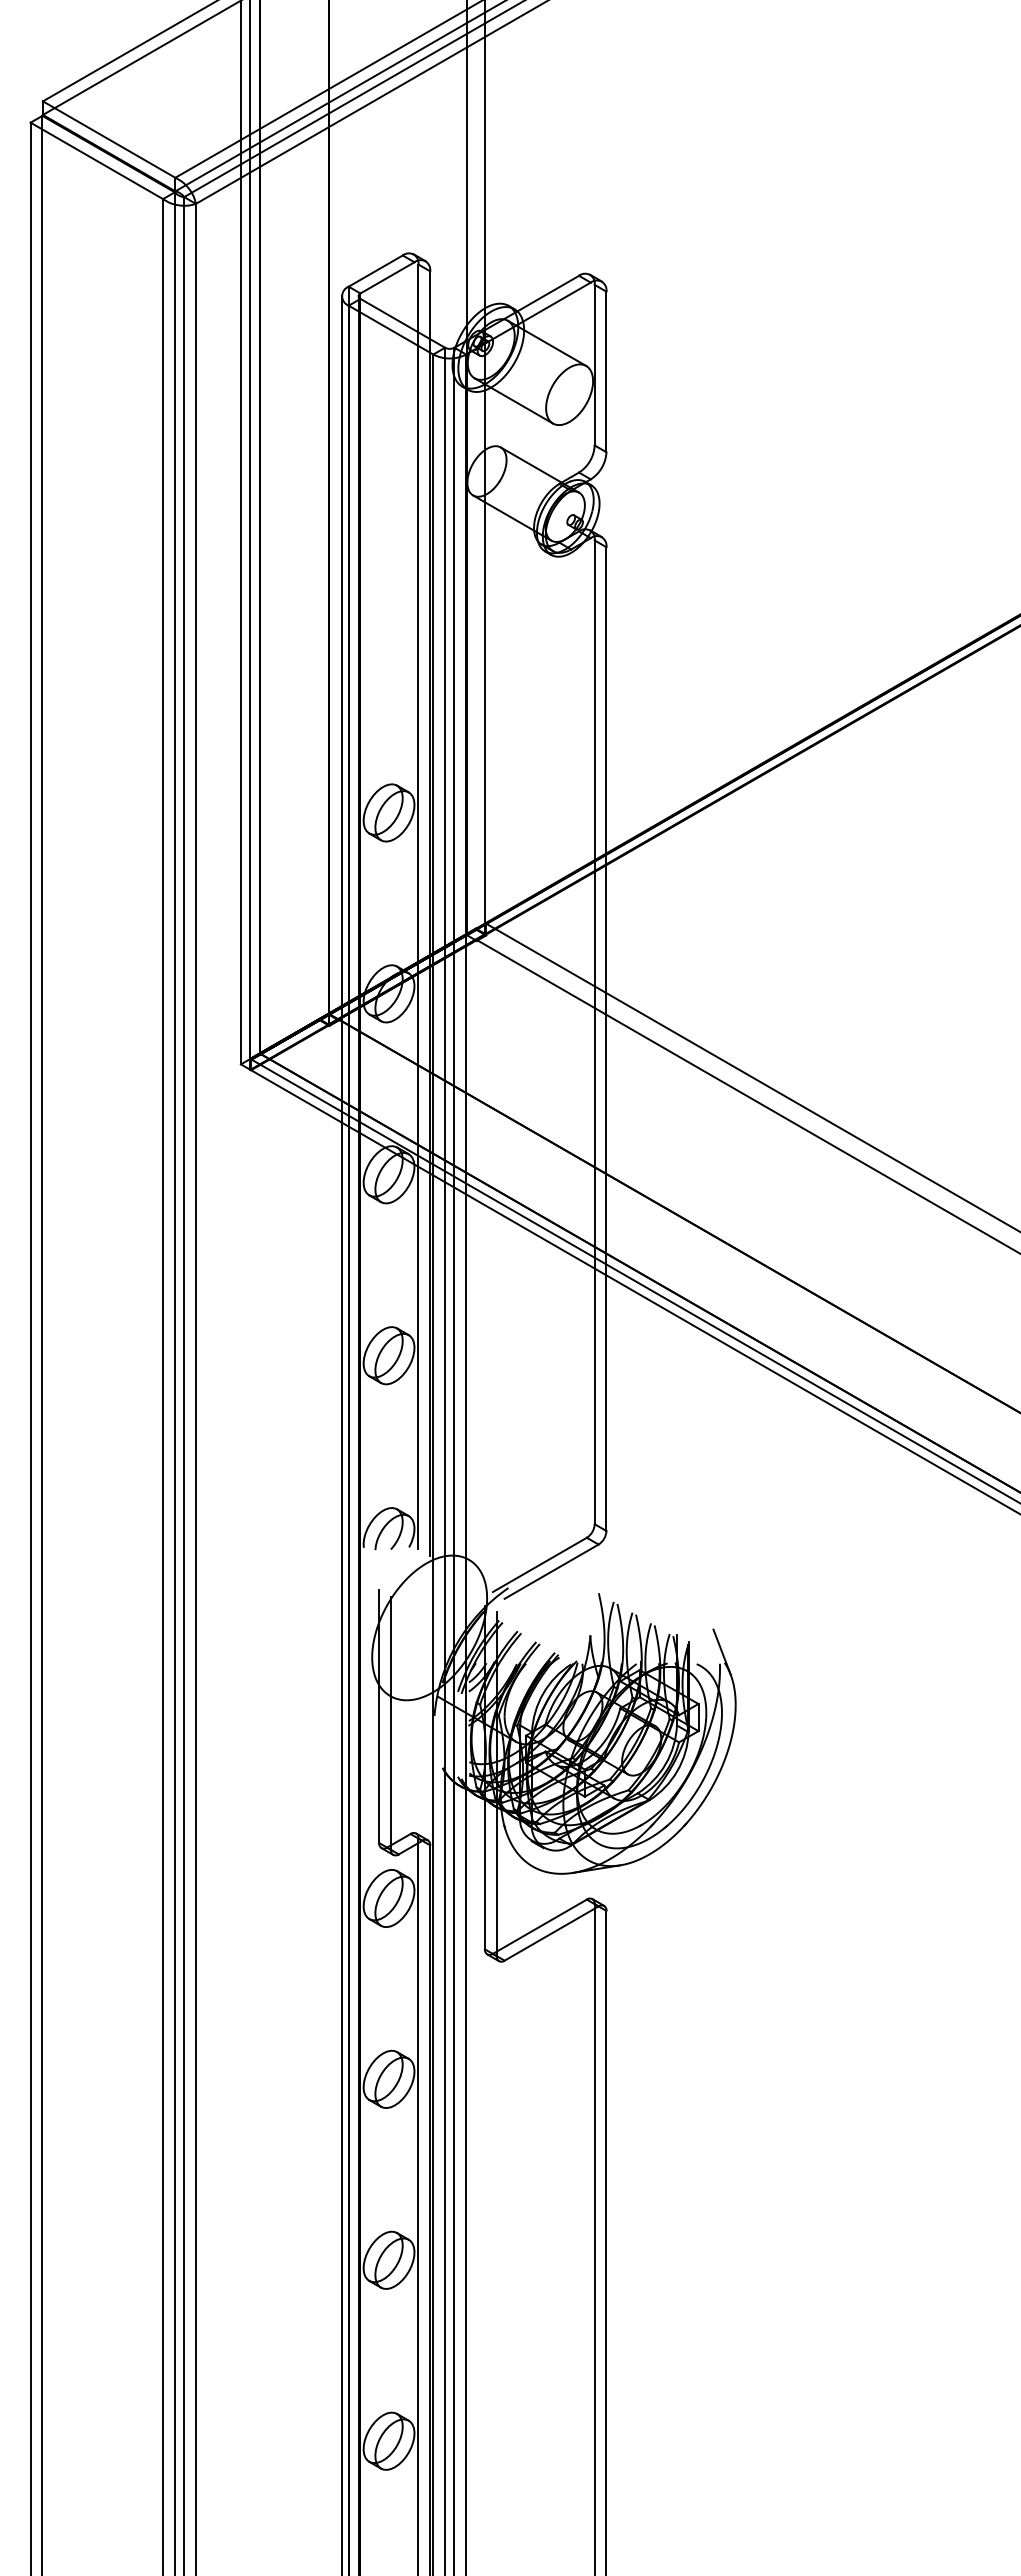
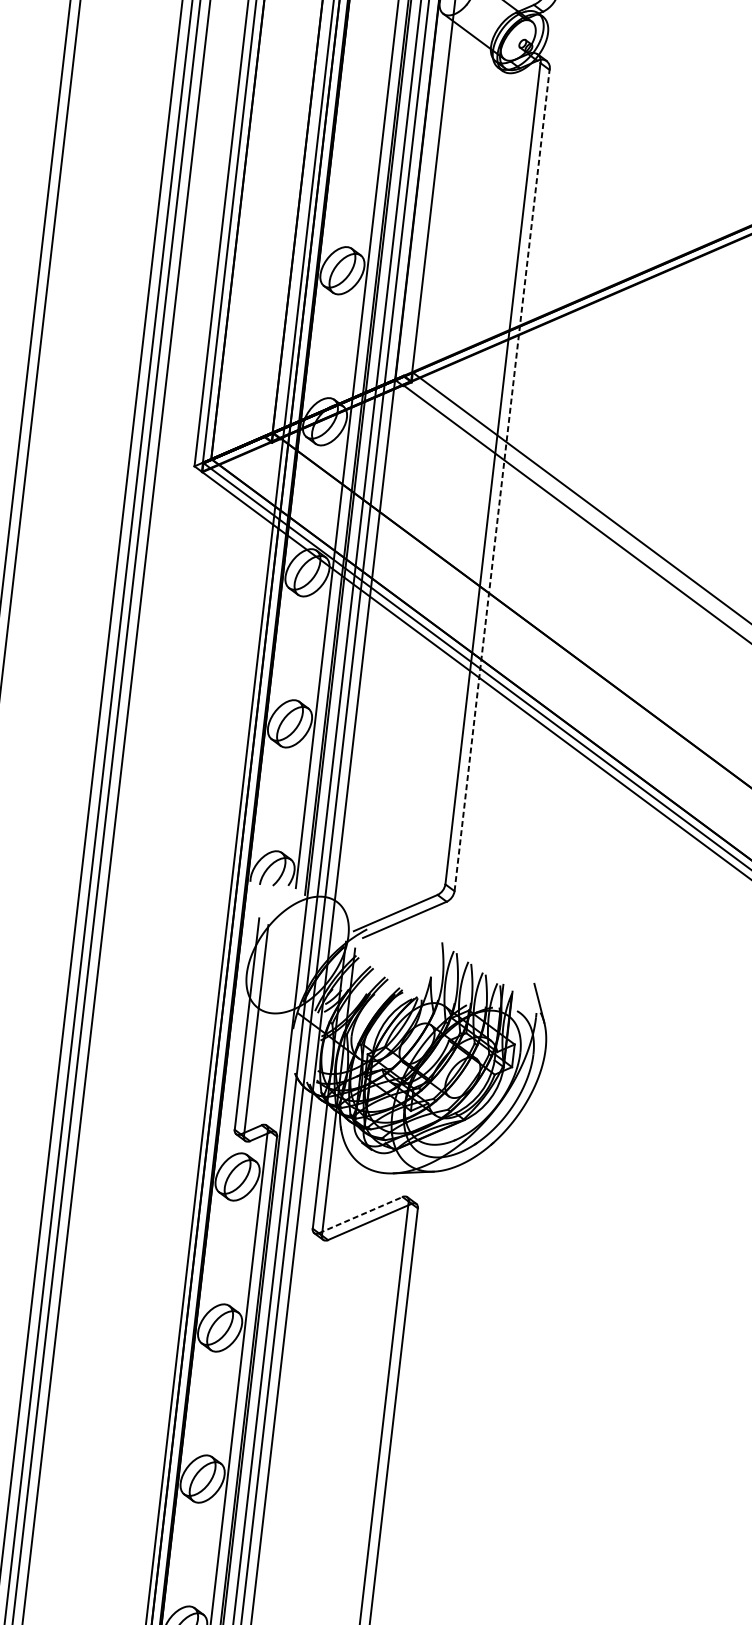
line: (606, 1039) -> (502, 480), solid -> dashed
line: (540, 1926) -> (361, 1214), solid -> dashed

